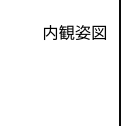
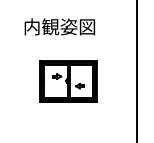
text: (74, 32) -> (59, 26), moved
part: (60, 71) -> (68, 81), added

